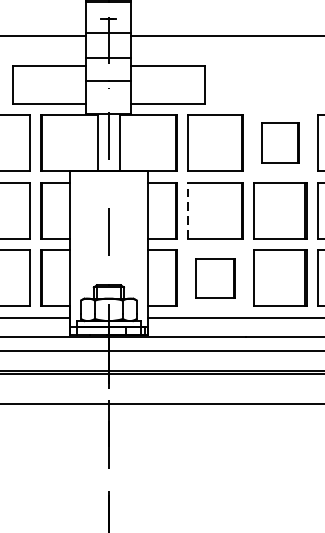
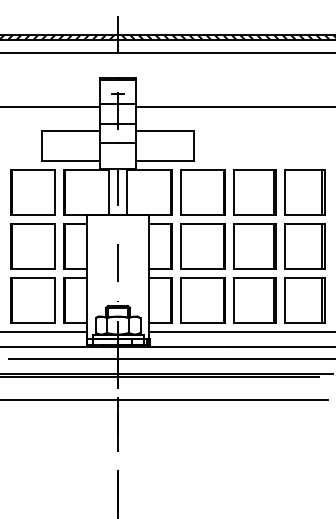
part: (280, 142) -> (254, 192), size x1.43
line: (187, 210) -> (180, 246), dashed -> solid
part: (214, 278) -> (202, 300), size x1.43

